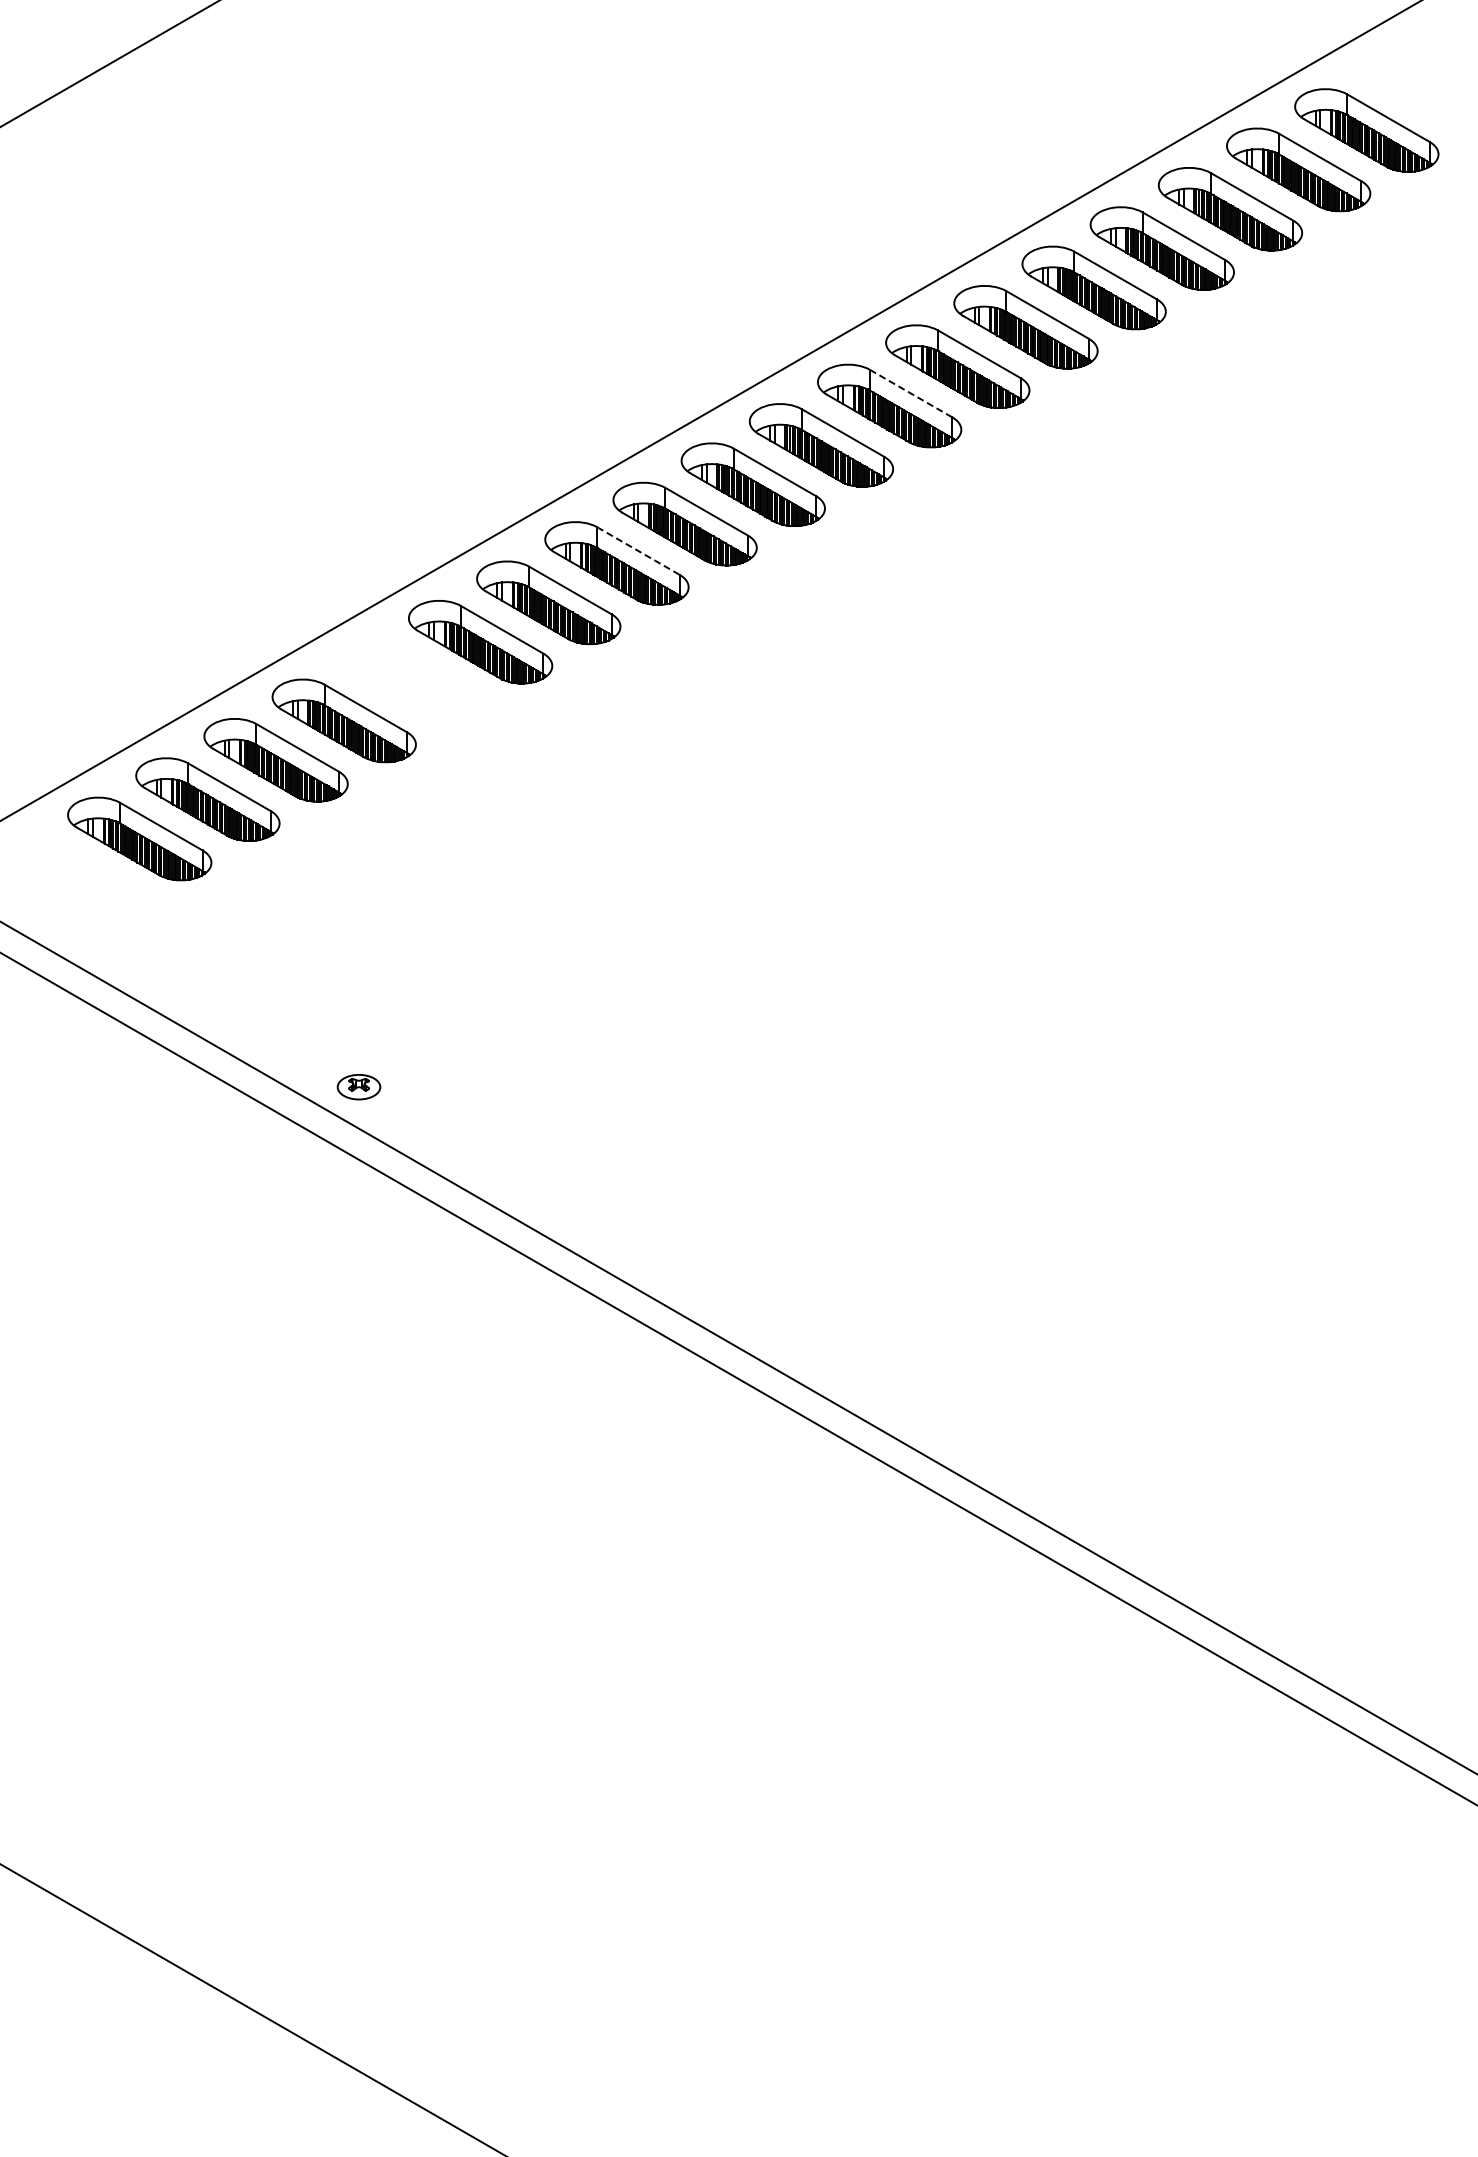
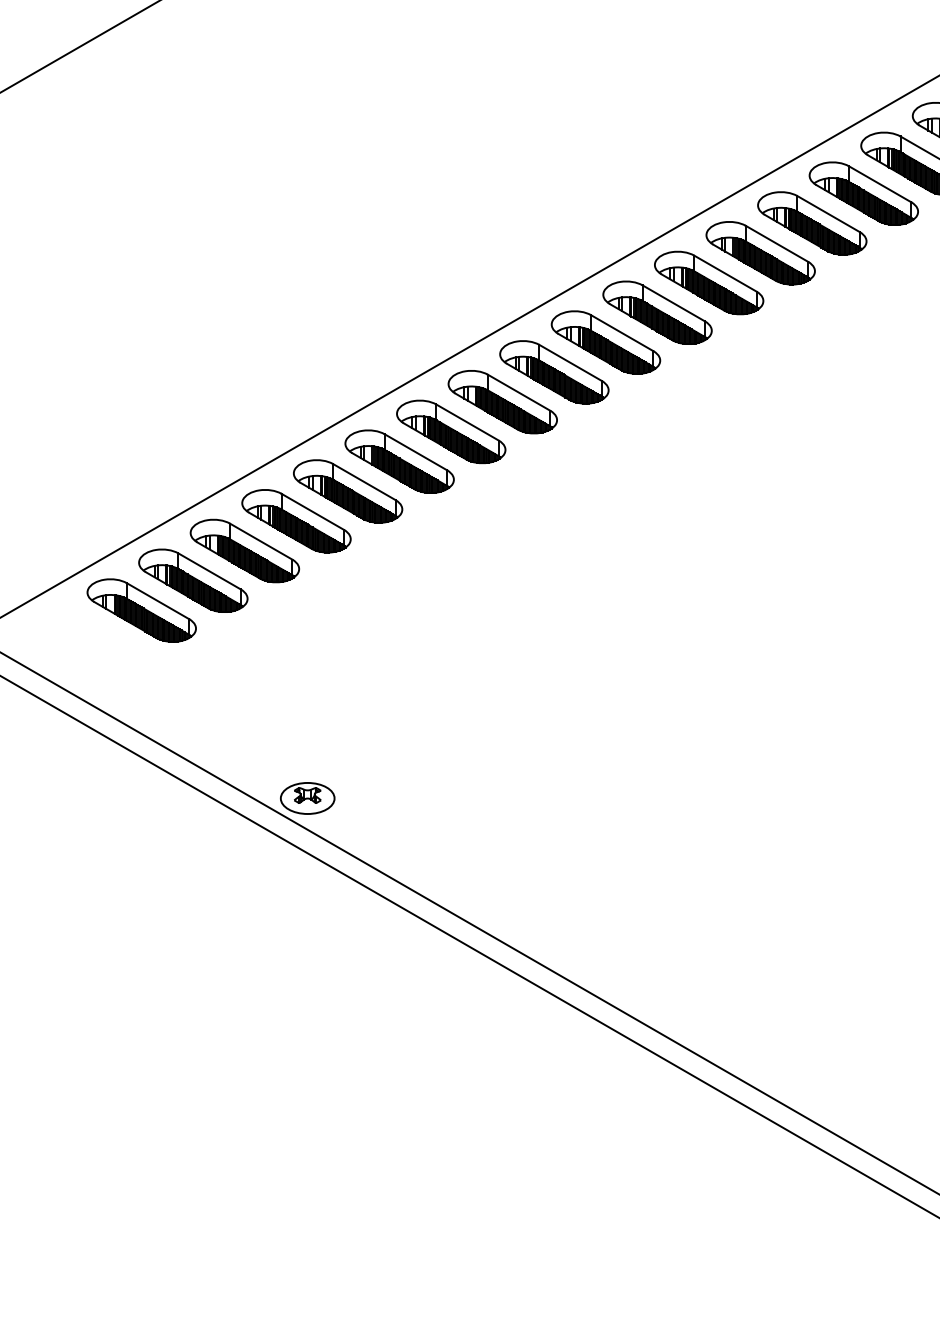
line: (911, 393) -> (725, 273), dashed -> solid
line: (638, 551) -> (519, 393), dashed -> solid
part: (411, 681) -> (347, 491), added
part: (358, 1086) -> (307, 797), size x1.67

